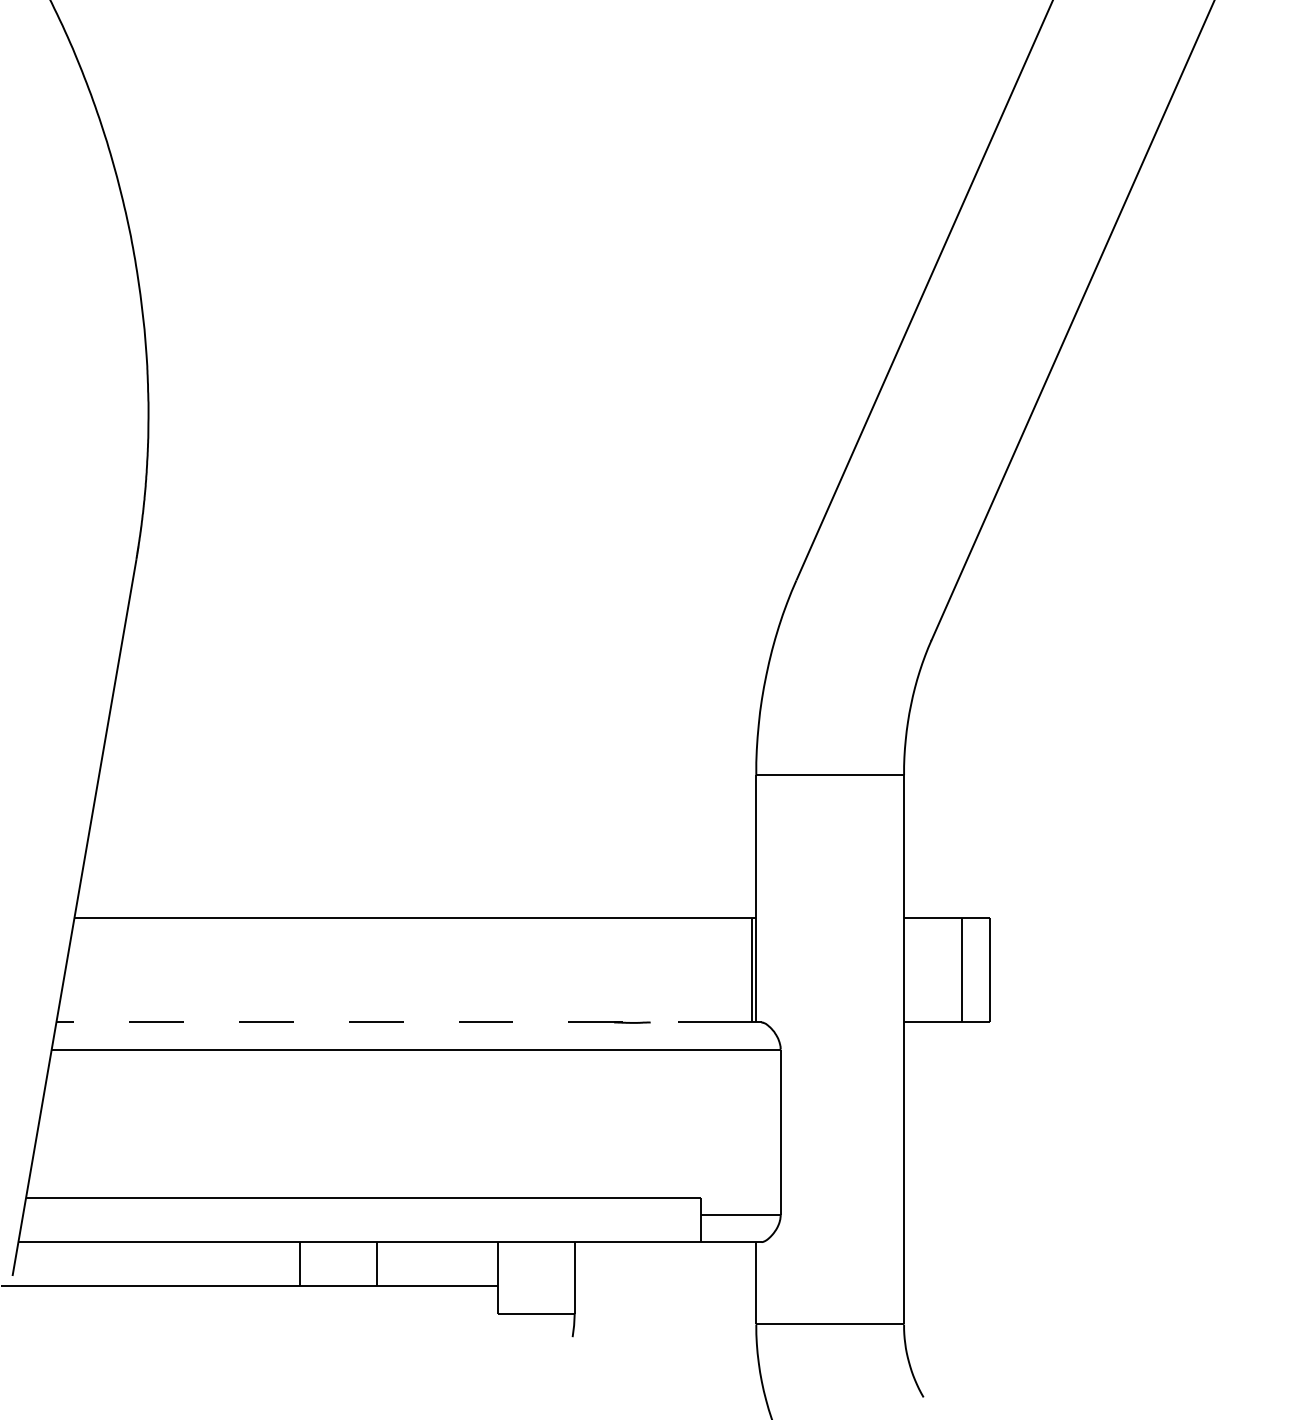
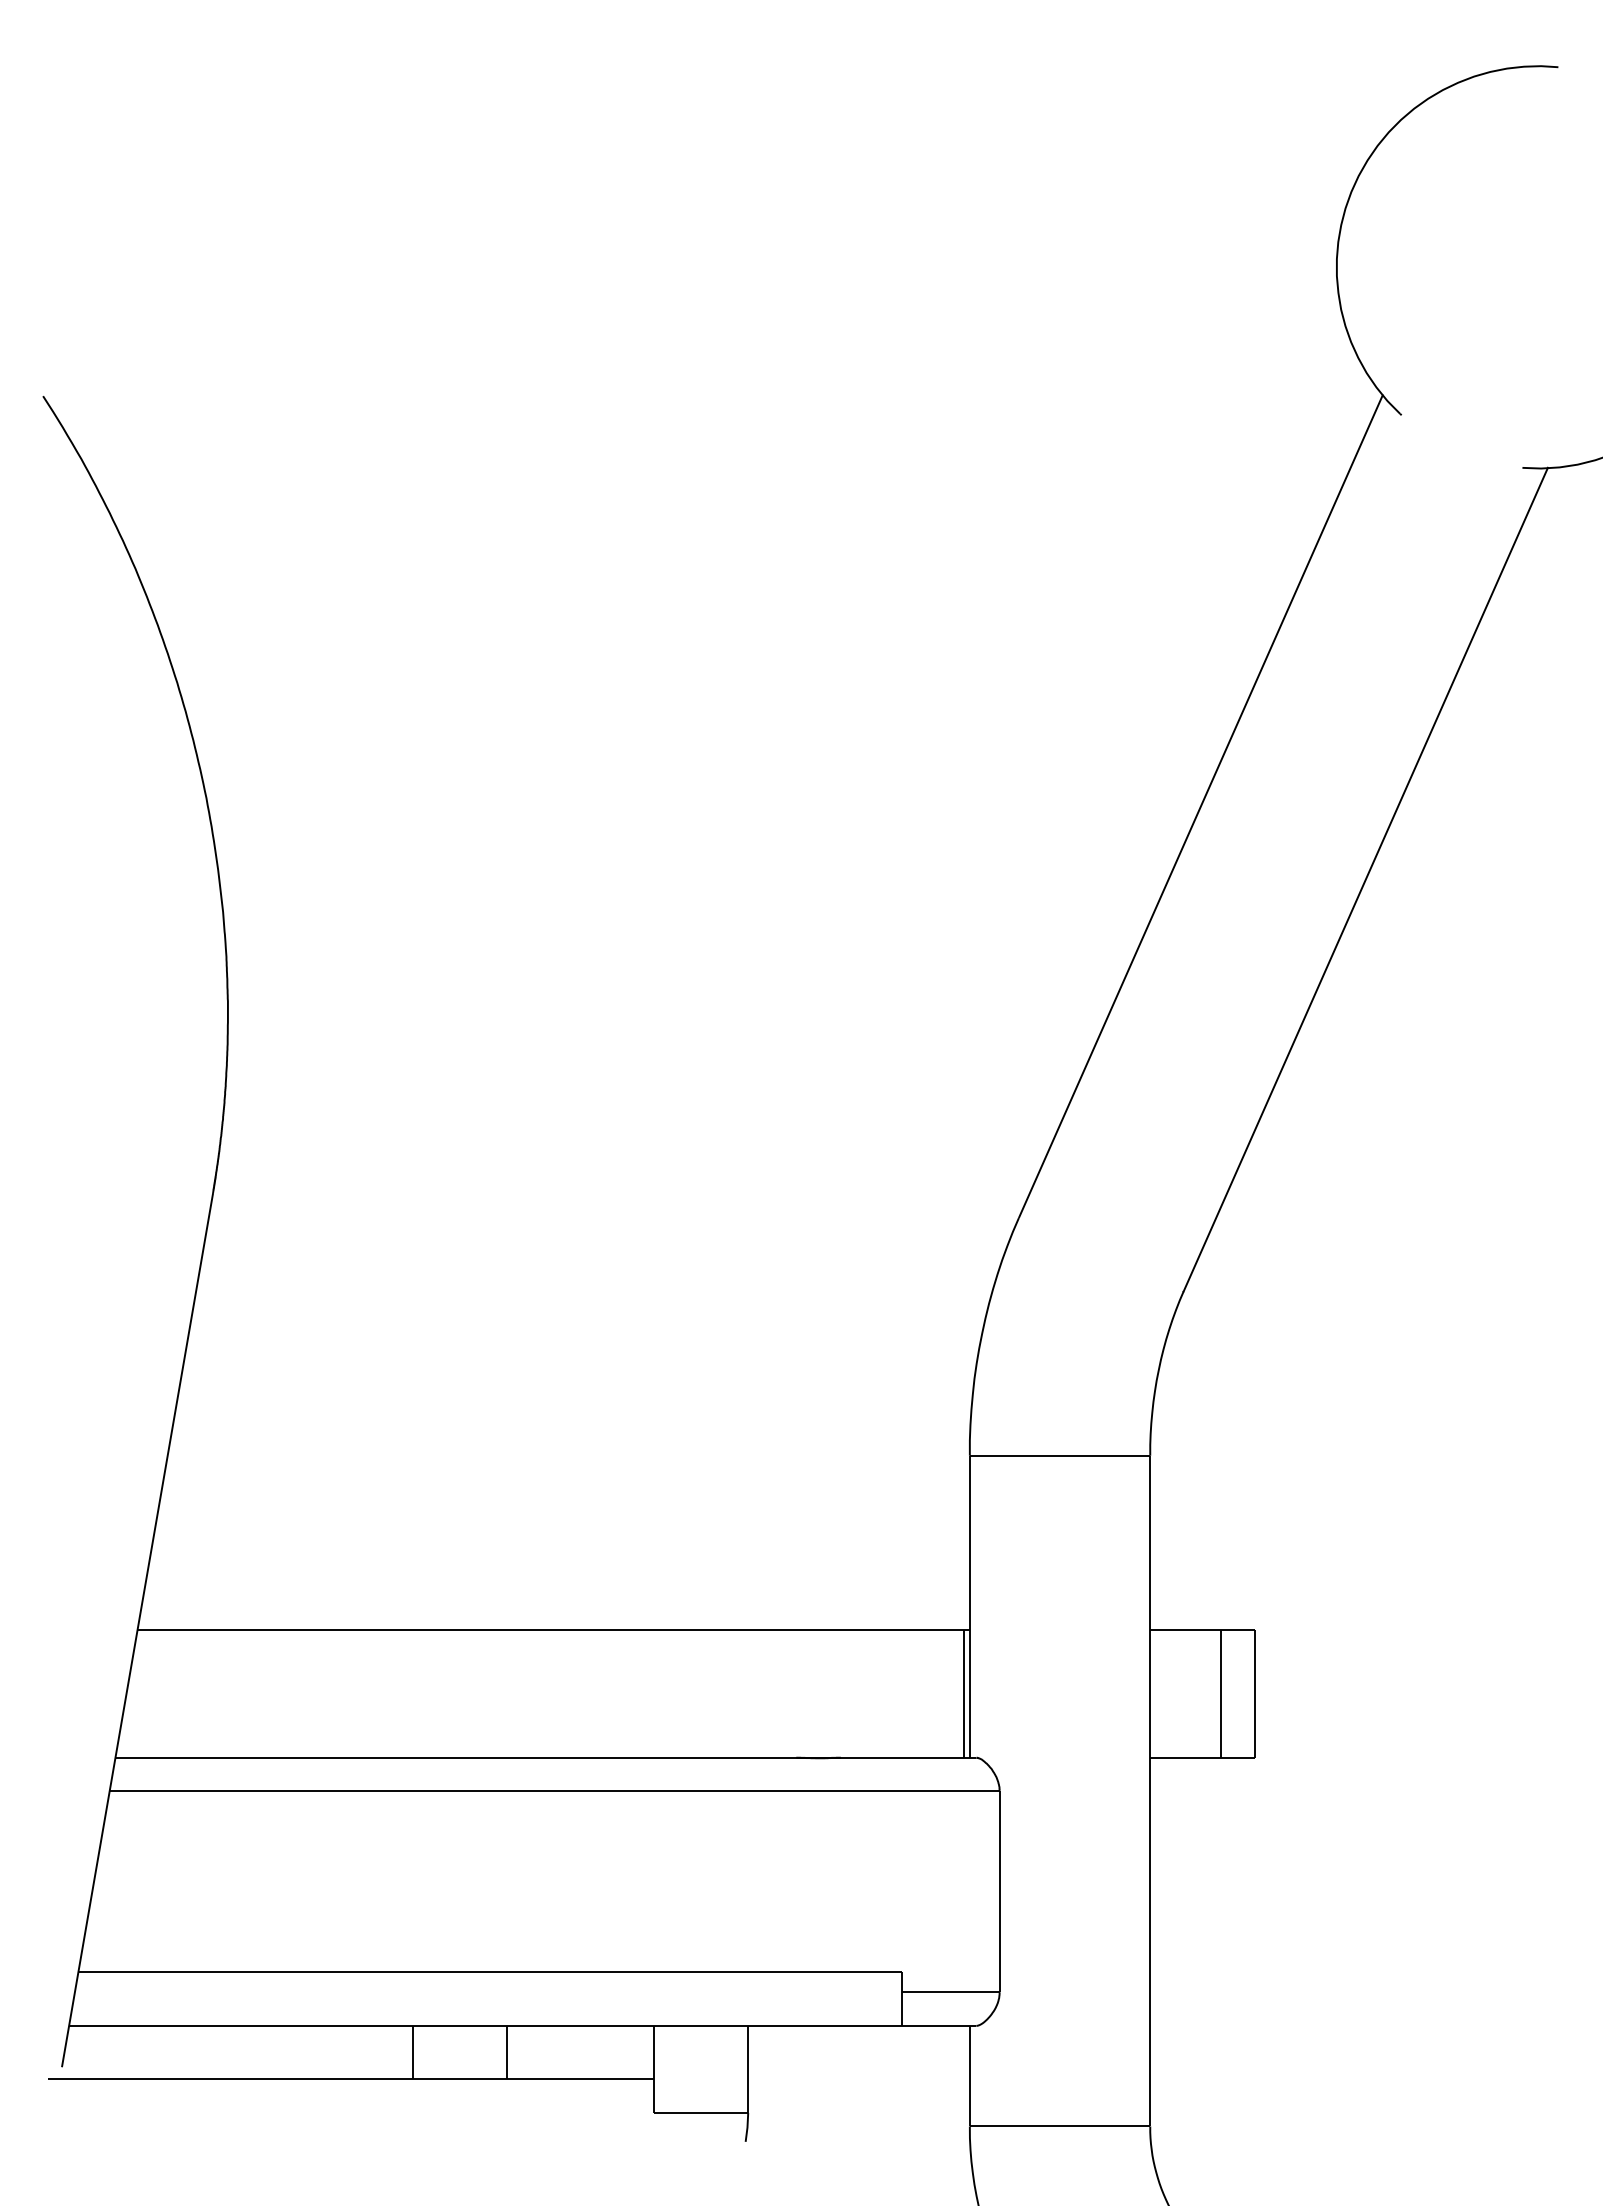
line: (394, 1022) -> (528, 1757), dashed -> solid

